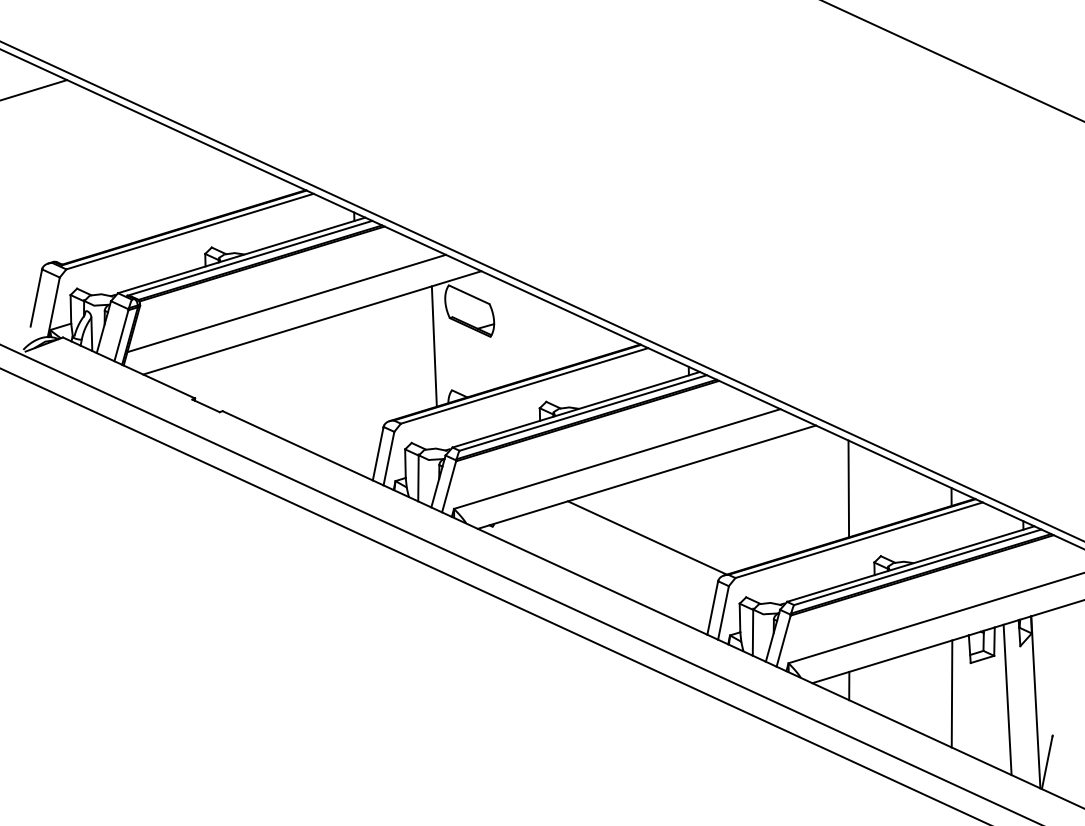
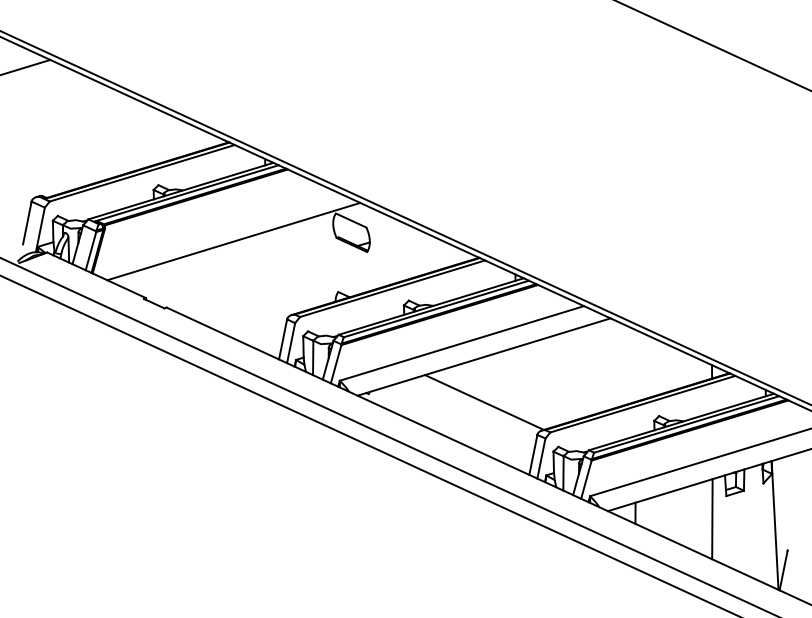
line: (286, 302) -> (214, 226), removed
line: (433, 346) -> (324, 259), removed
line: (847, 488) -> (634, 365), removed
line: (1006, 699) -> (753, 523), removed

